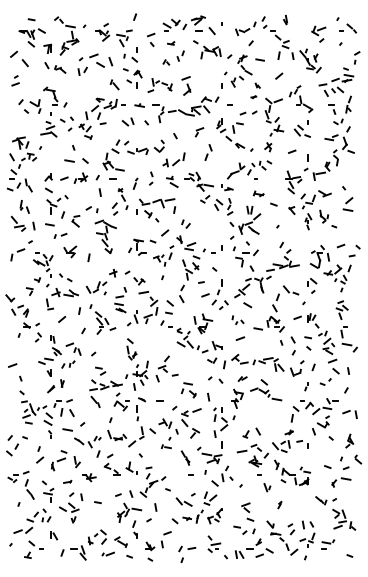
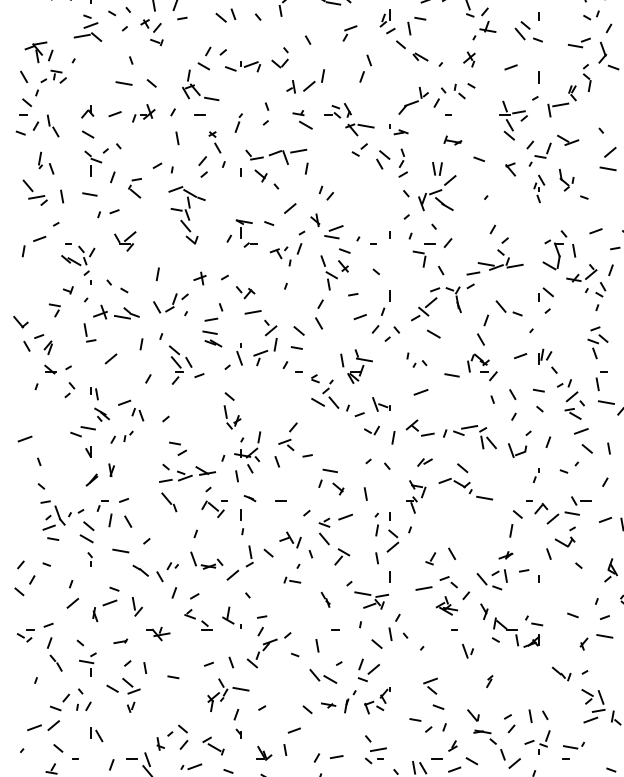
line: (88, 257) -> (156, 273), moved
part: (185, 457) -> (325, 598), size x0.6
line: (155, 507) -> (316, 645), moved

